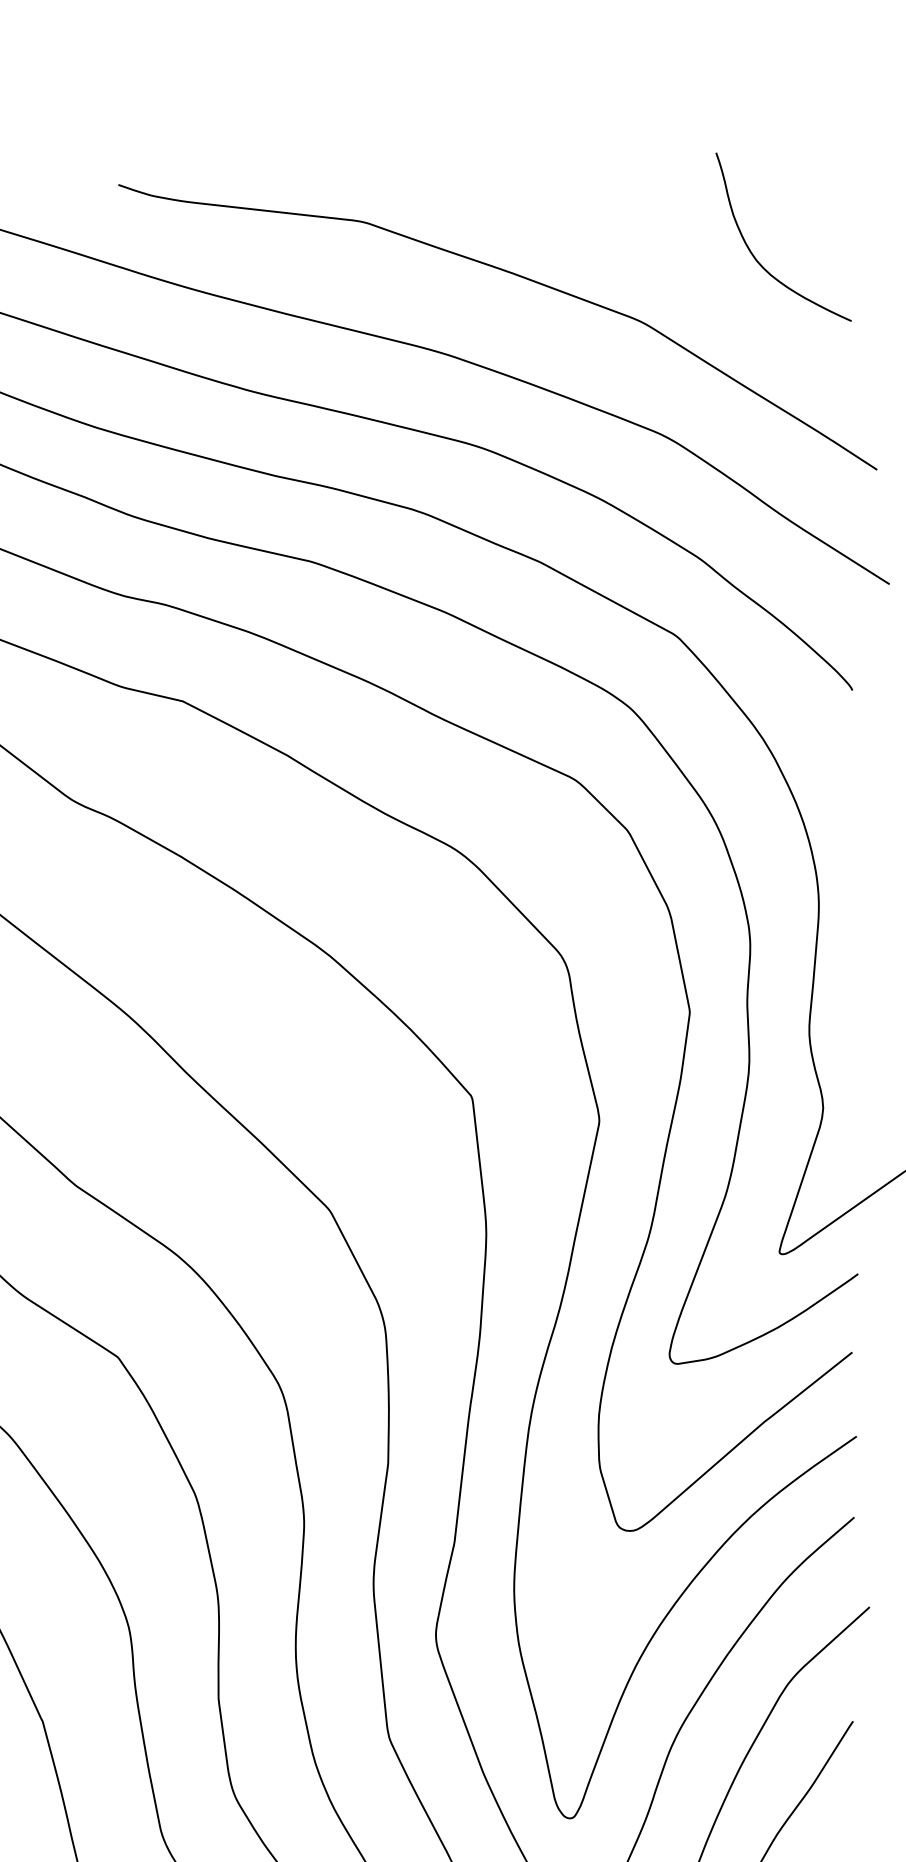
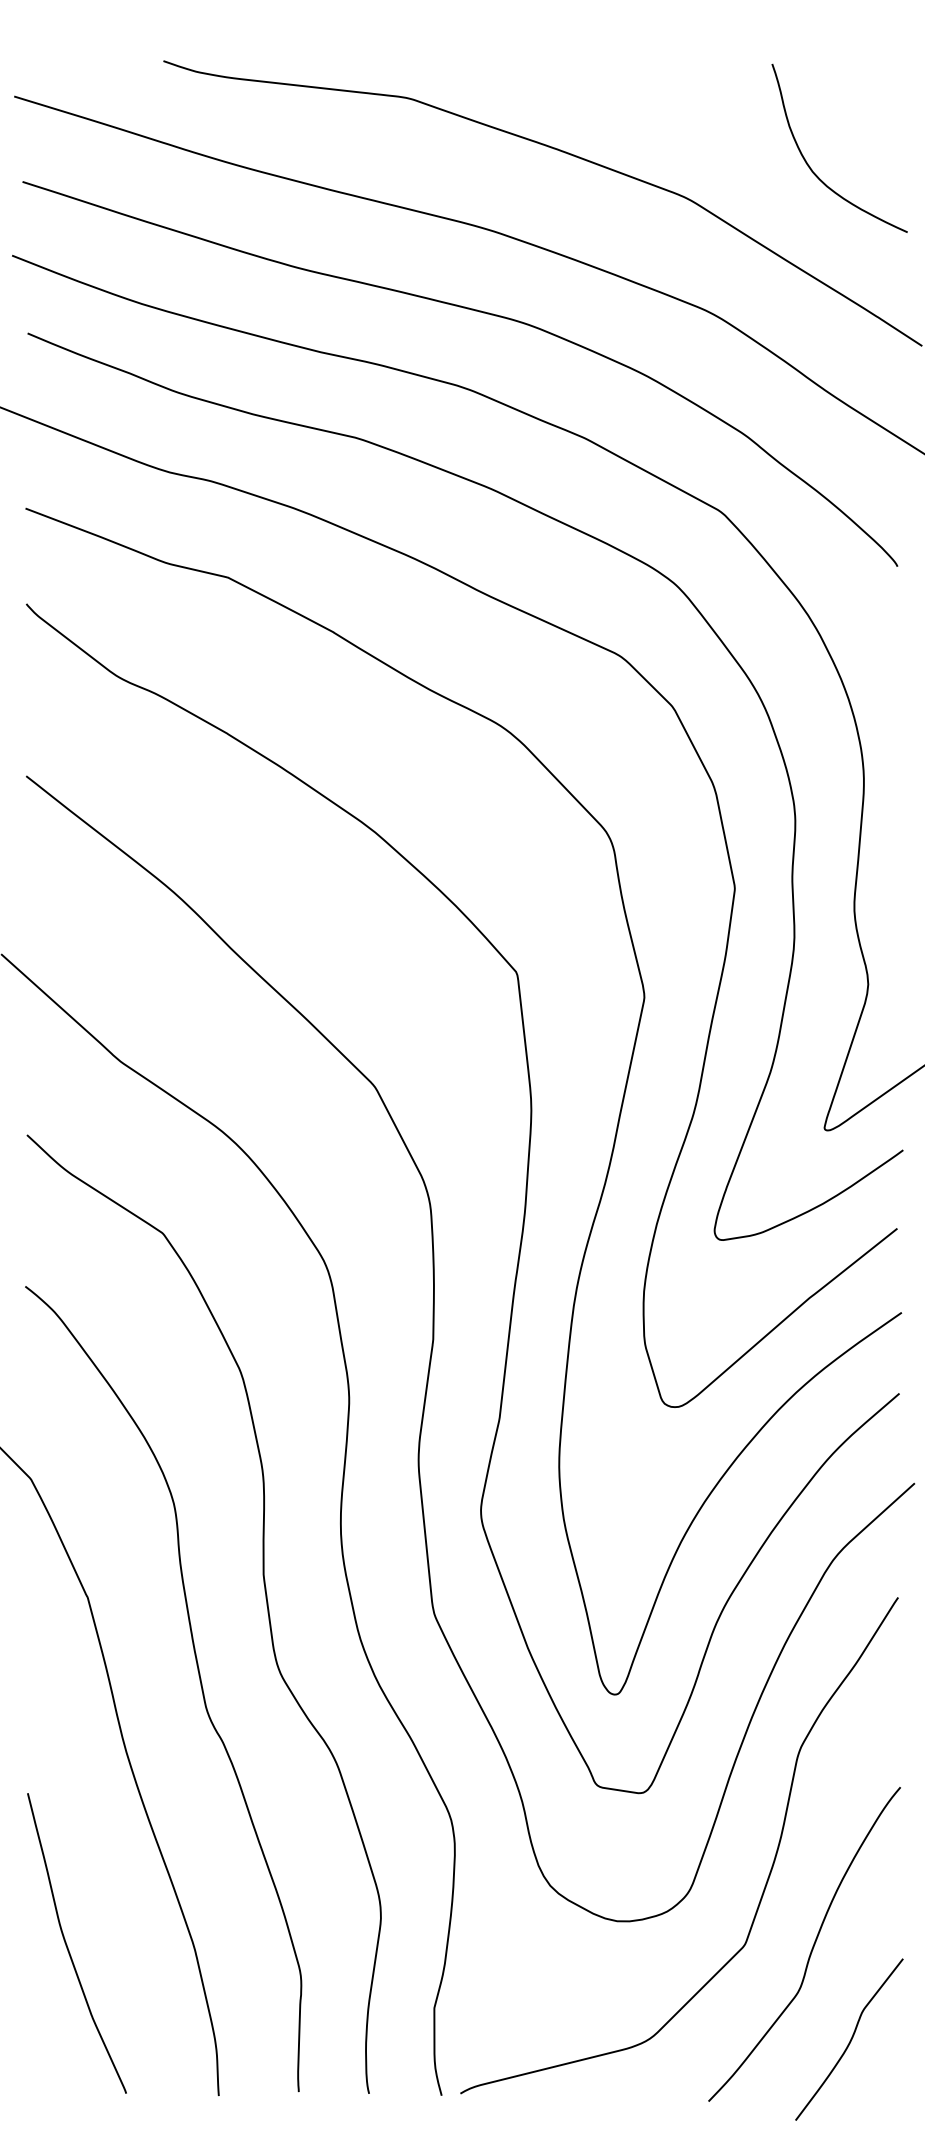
curve: (754, 255) -> (810, 166), moved

